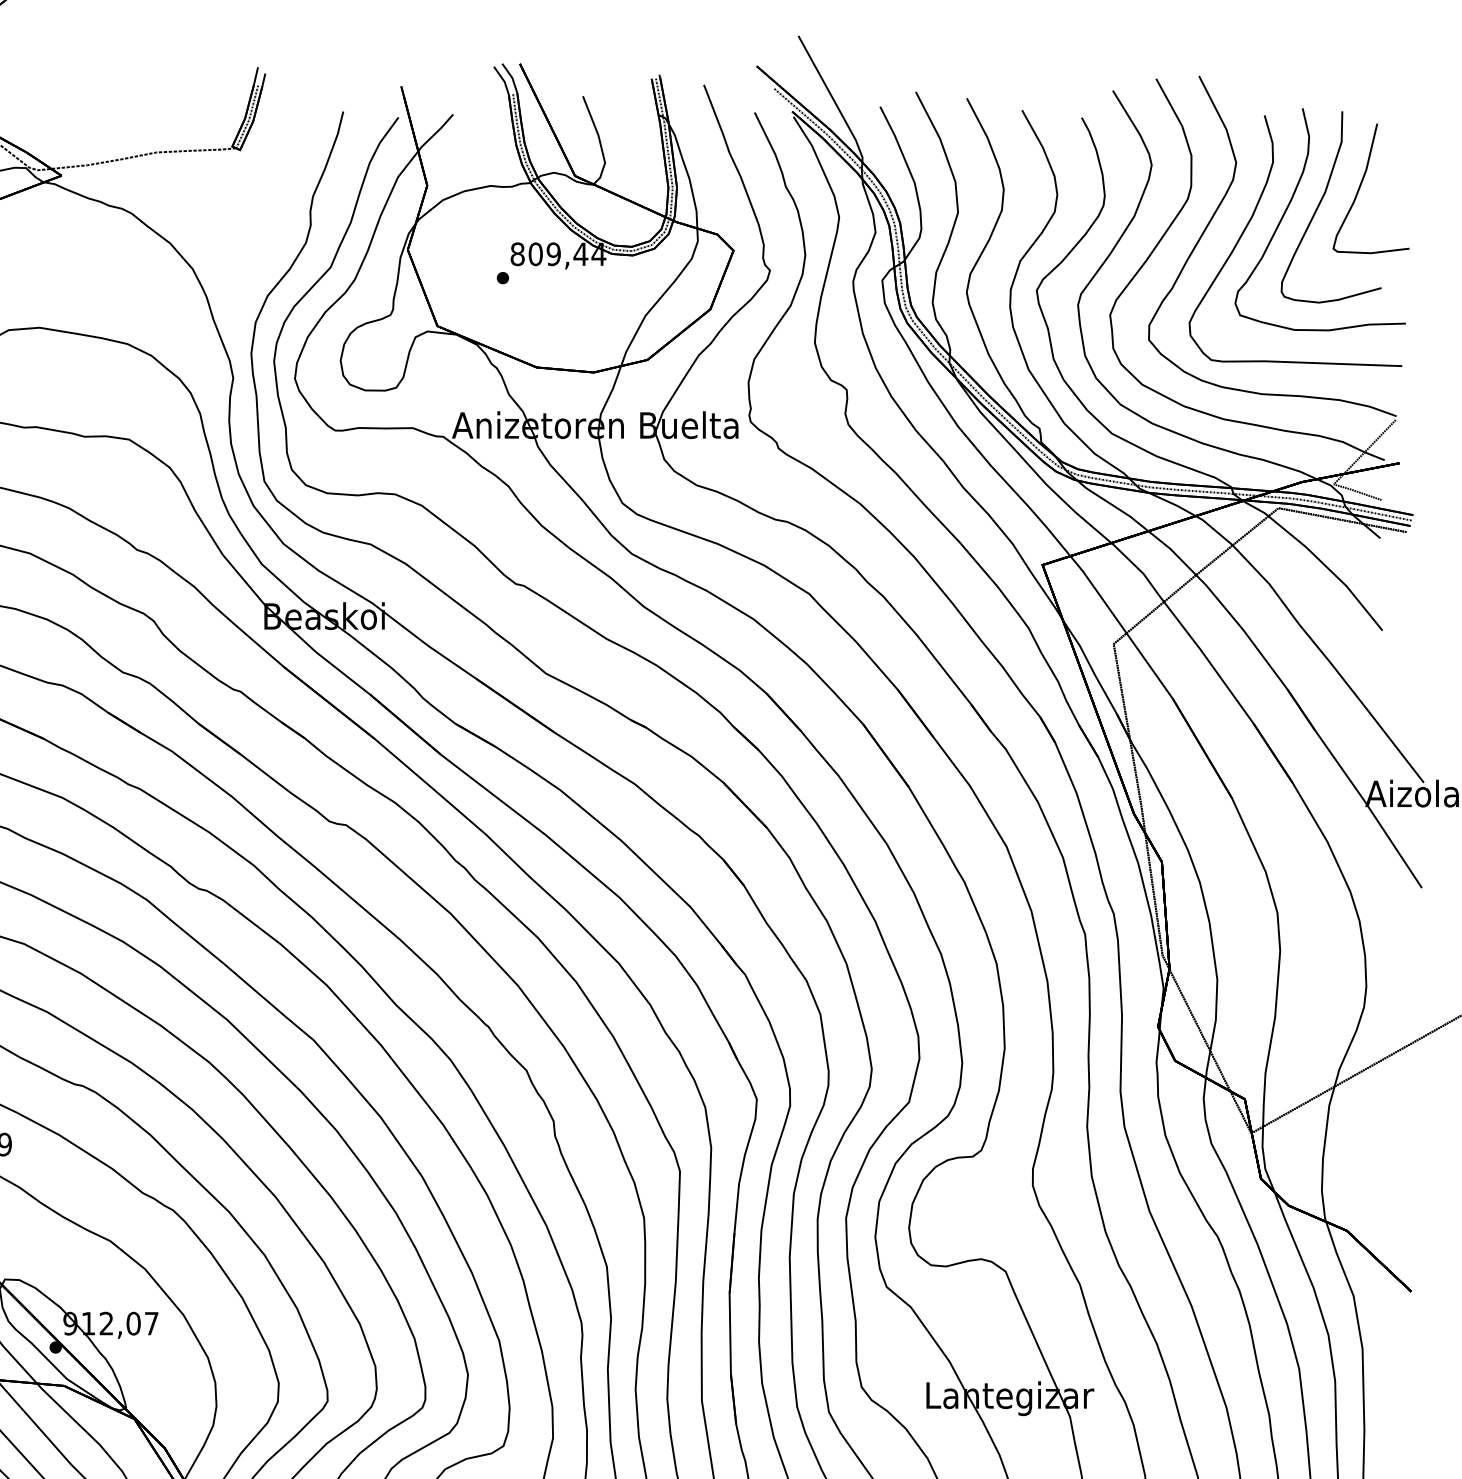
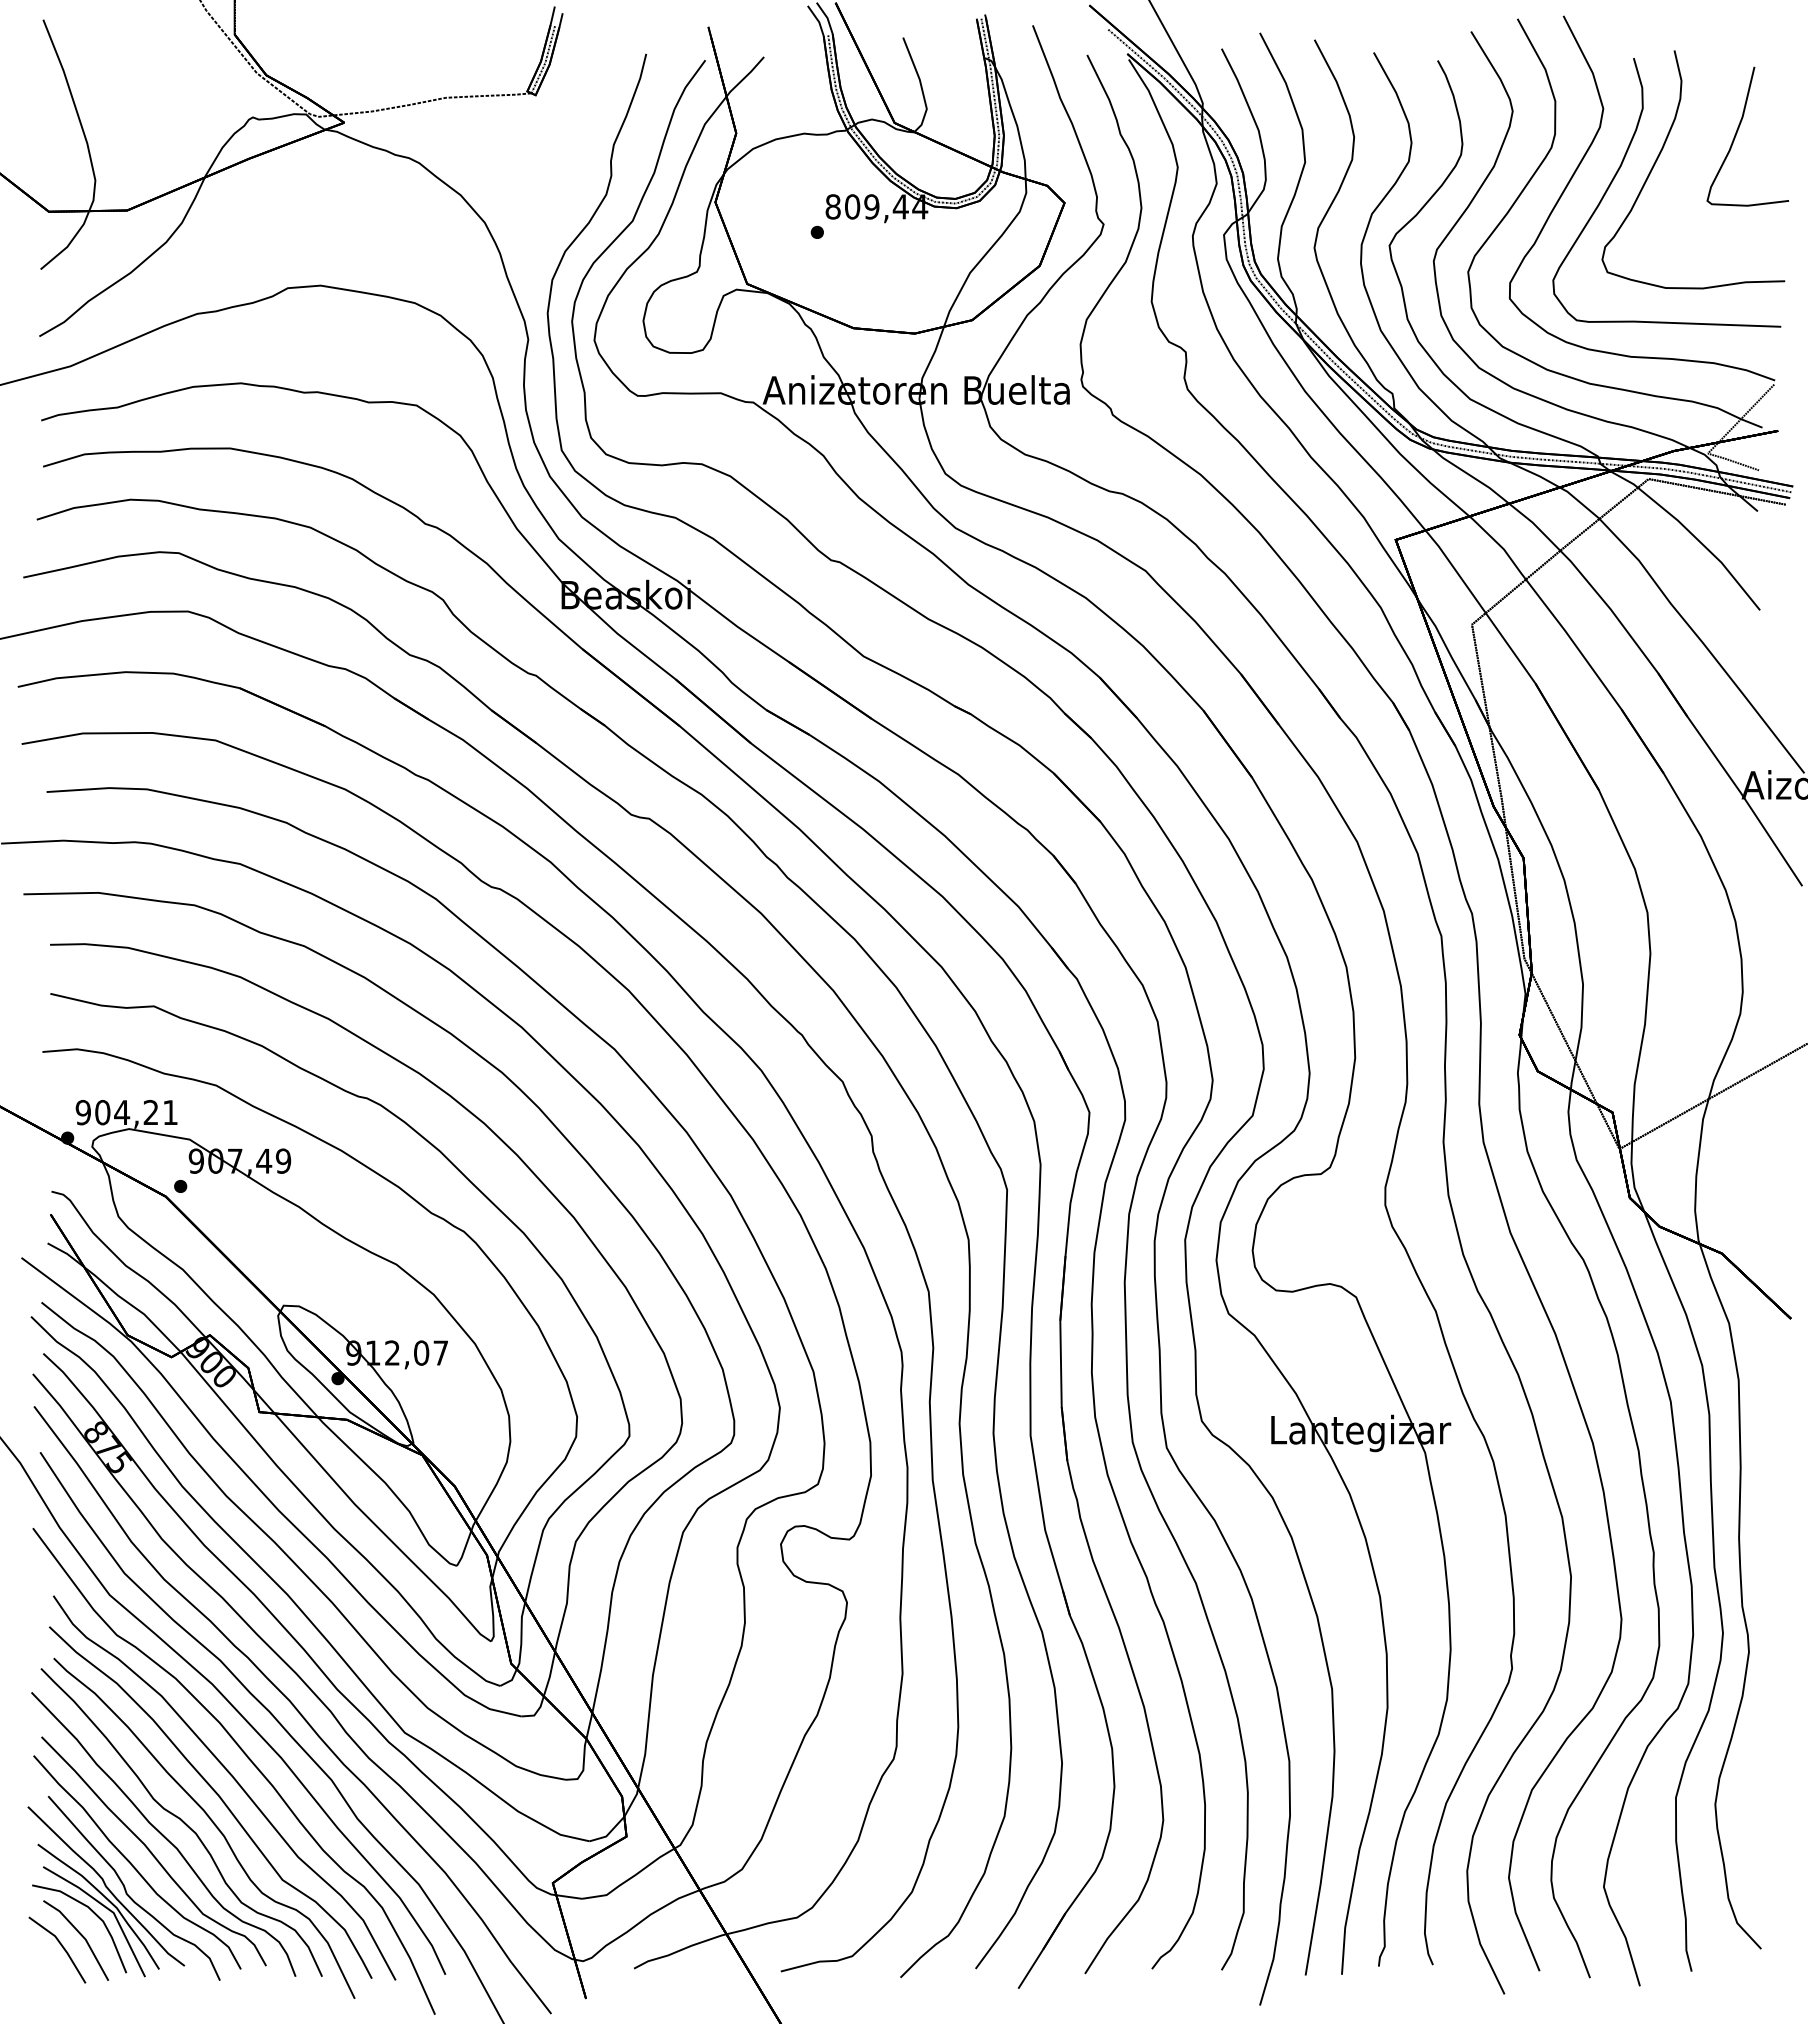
part: (1321, 202) -> (1694, 151), removed

